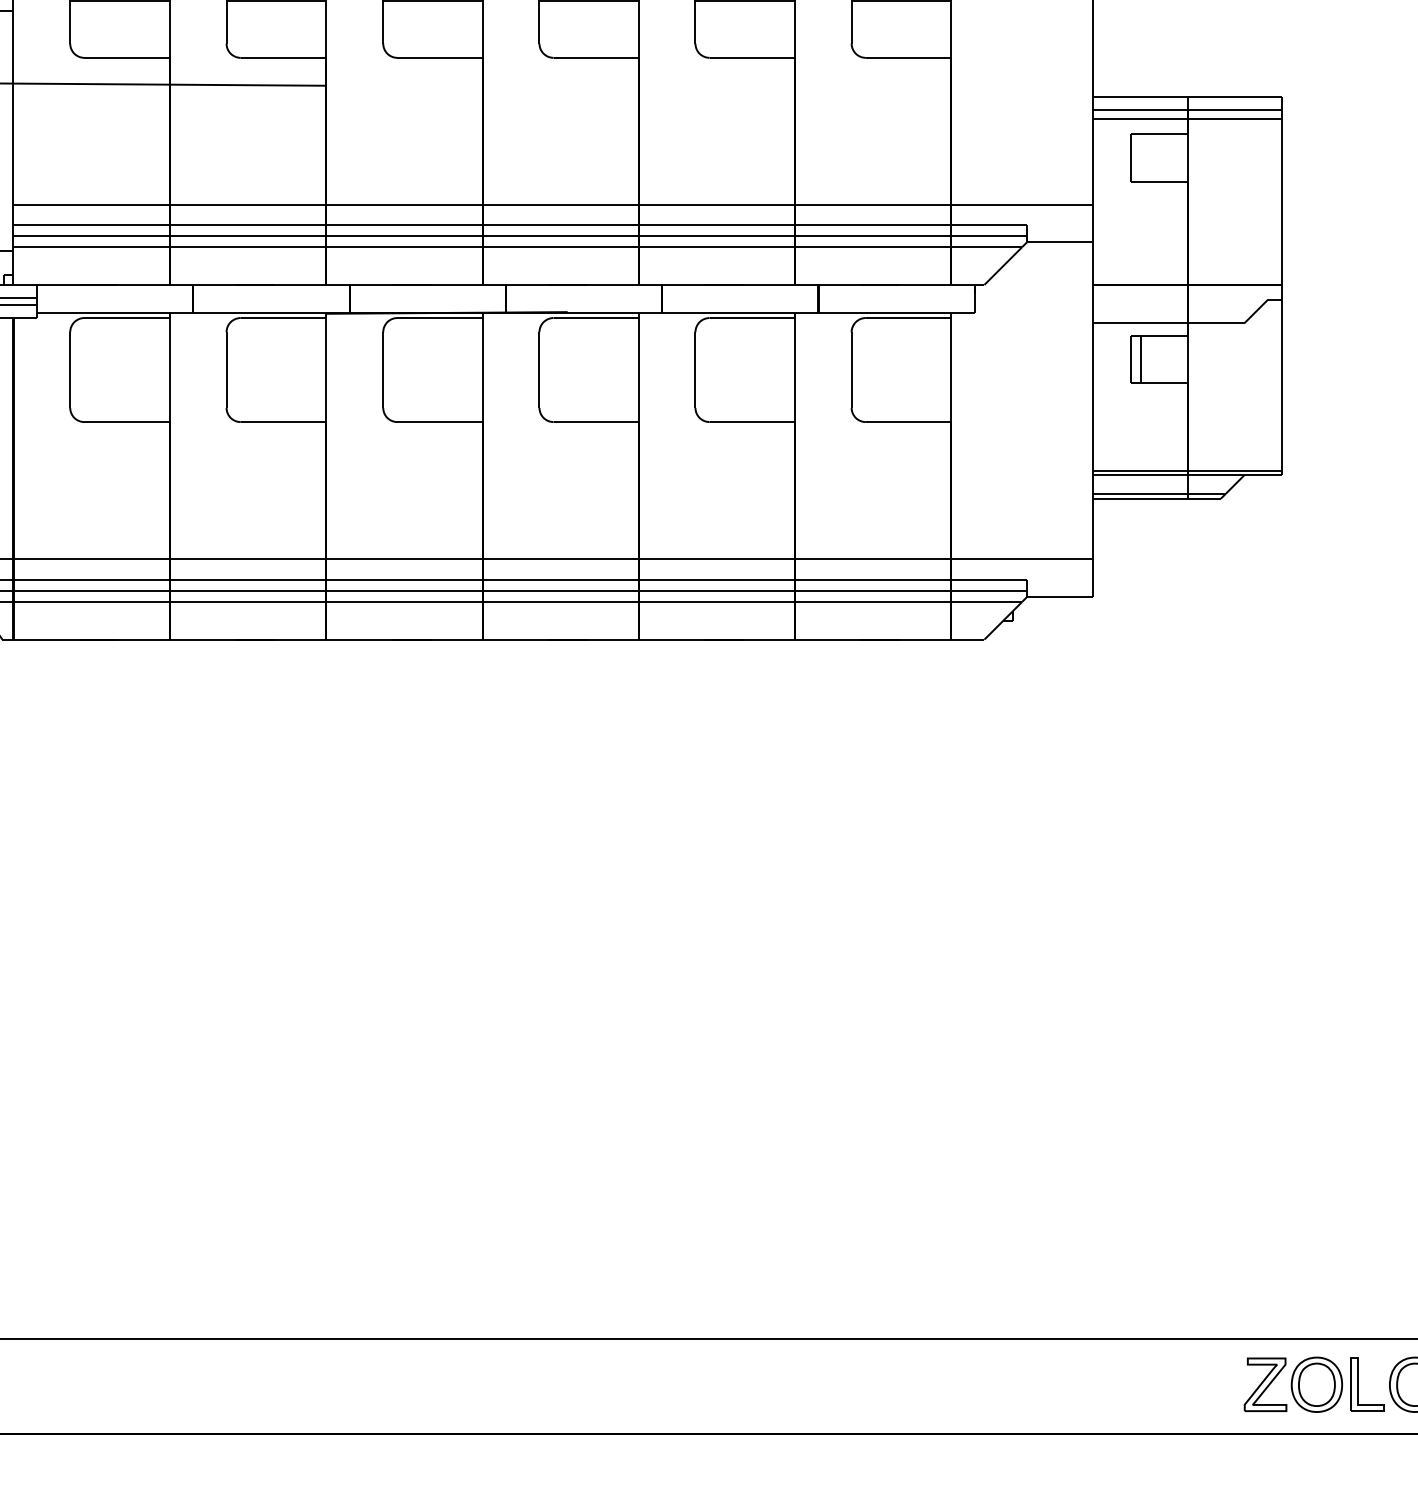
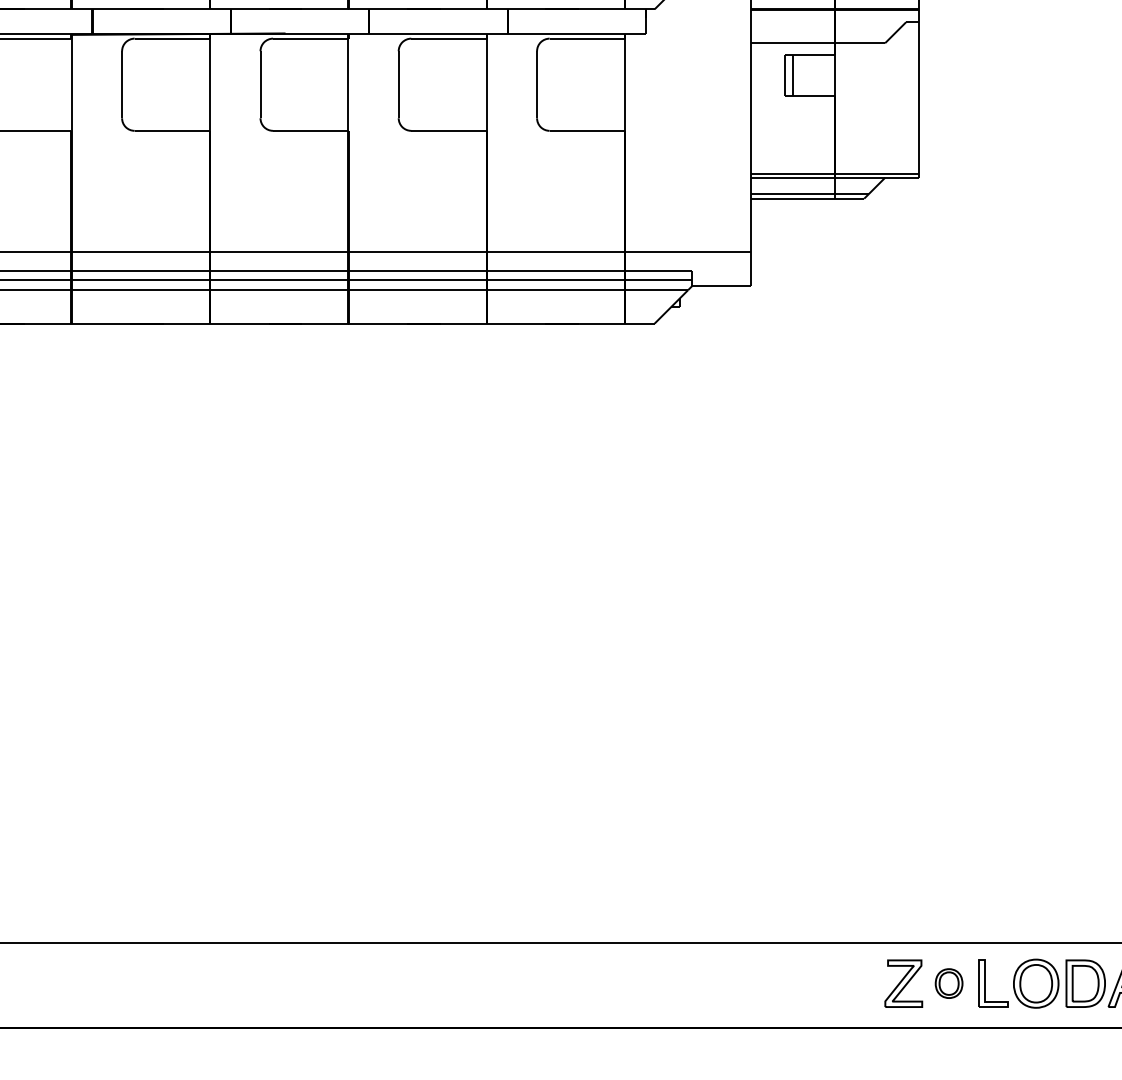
part: (1316, 1384) -> (948, 983), size x0.6

